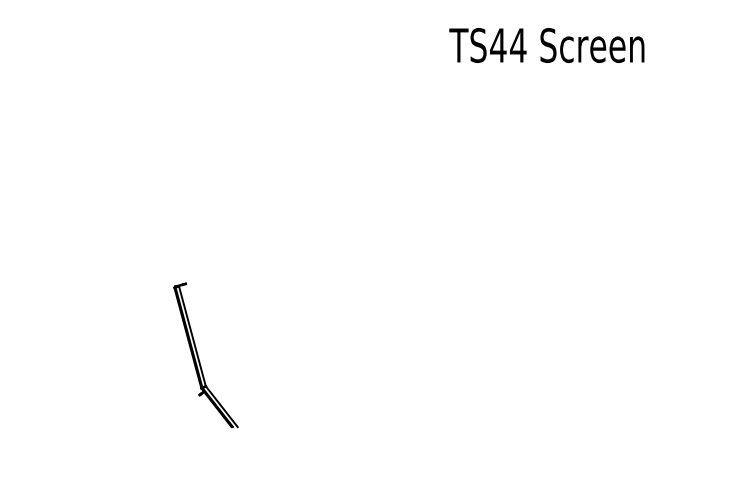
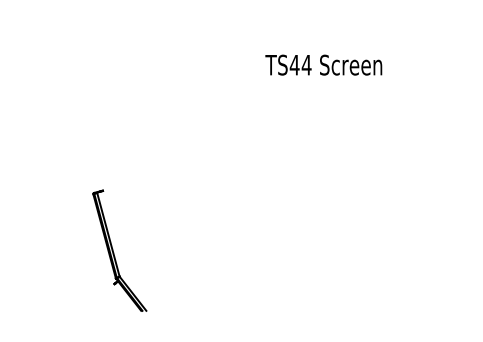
part: (205, 355) -> (119, 250), size x1.4

